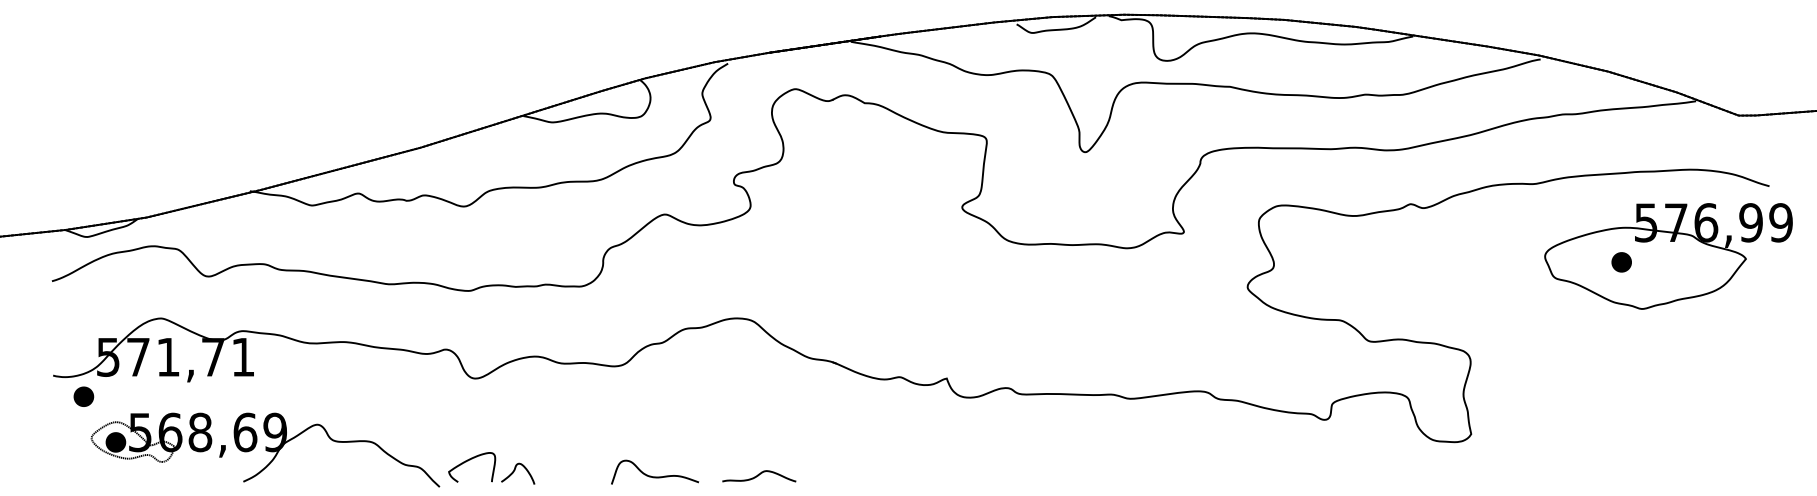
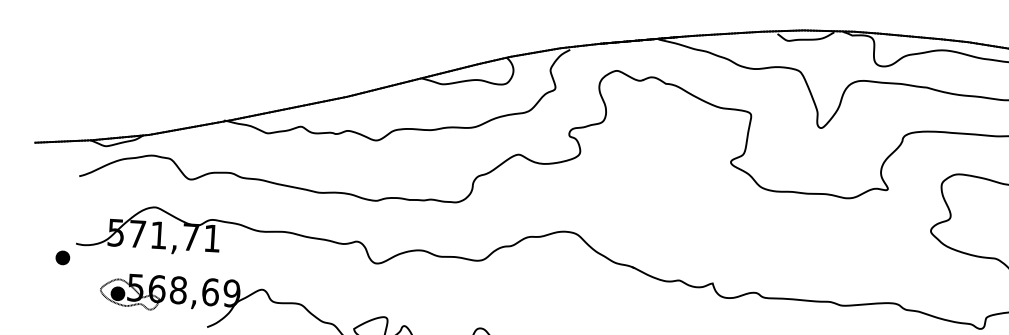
part: (83, 396) -> (62, 257), moved

